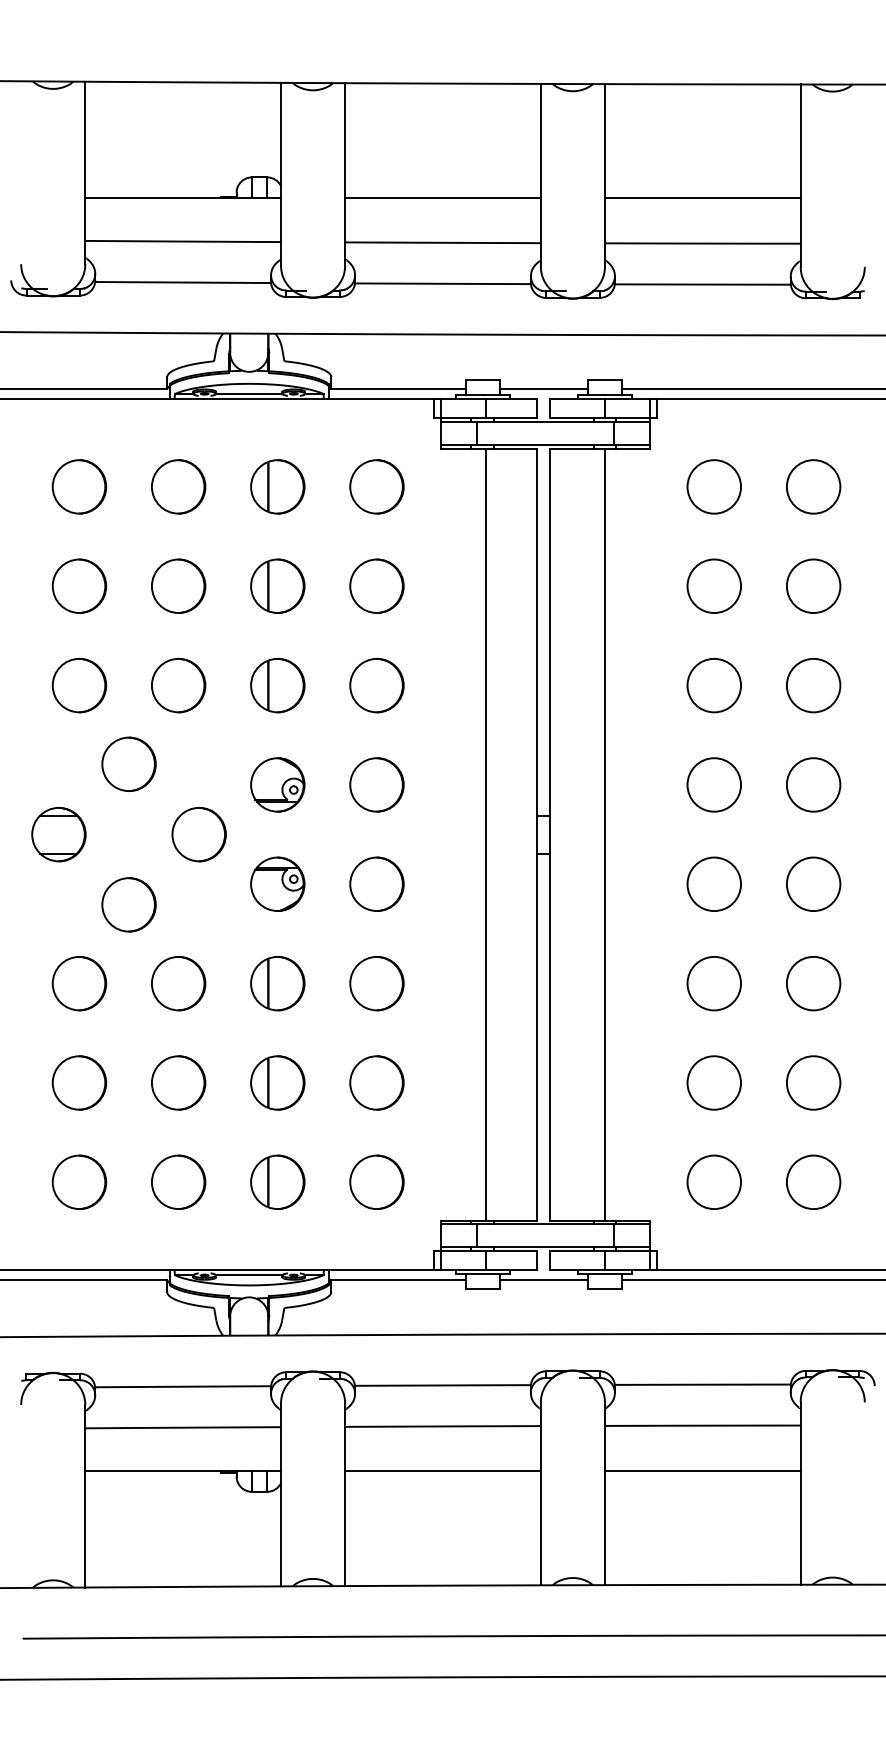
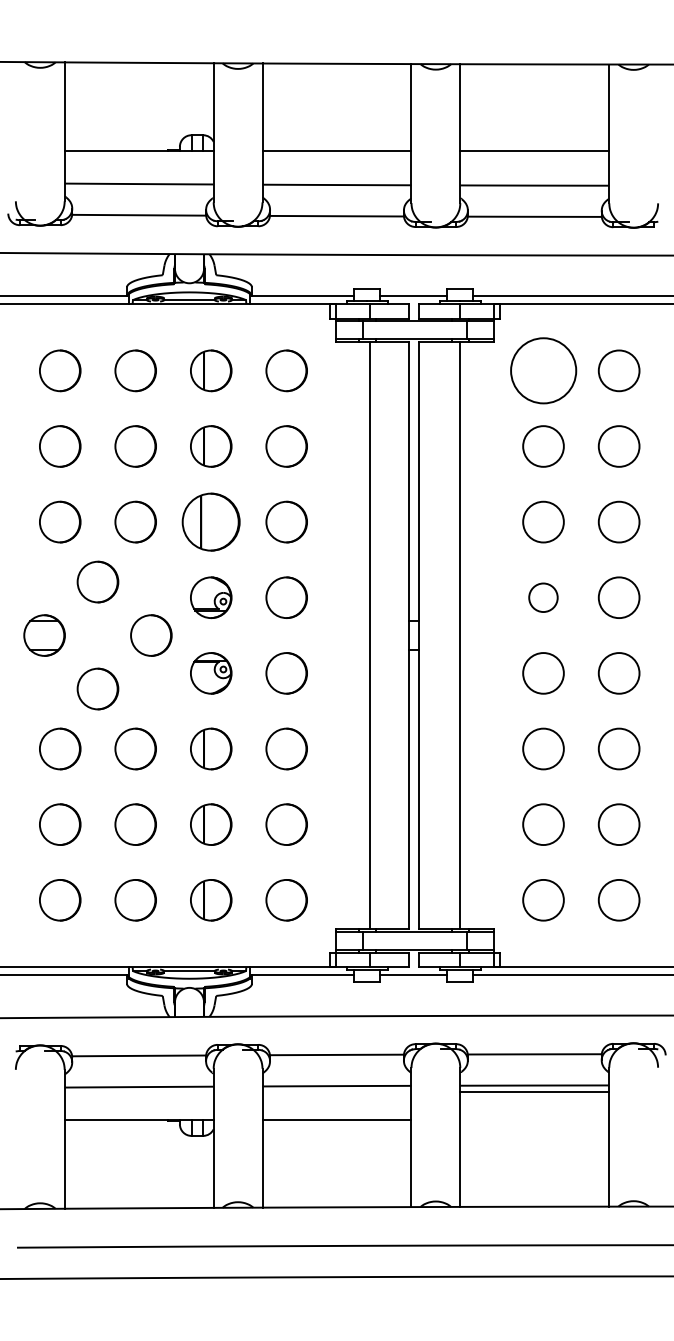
circle: (713, 486) -> (542, 370), size x1.6
part: (277, 685) -> (211, 522), size x1.4
circle: (713, 784) -> (542, 597), size x0.7
line: (702, 1470) -> (534, 1091), moved

